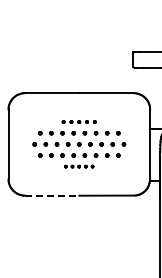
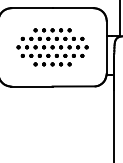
part: (78, 121) -> (51, 29), size x1.43
part: (78, 166) -> (51, 64), size x1.67
line: (52, 195) -> (32, 86), dashed -> solid

